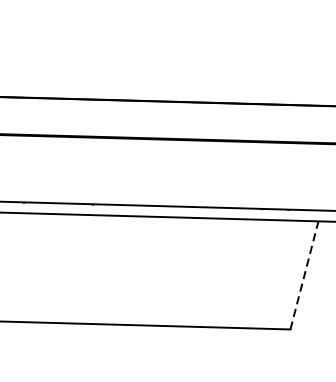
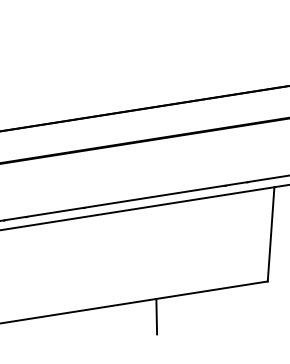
line: (305, 274) -> (271, 233), dashed -> solid
line: (153, 346) -> (156, 316), added

